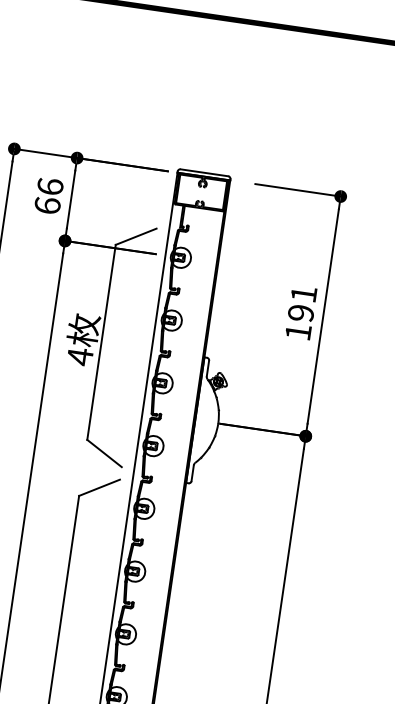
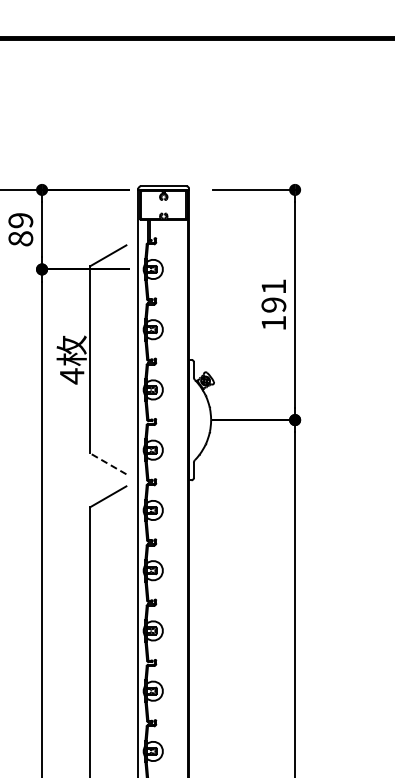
text: (48, 196) -> (20, 229), 66 -> 89
line: (104, 453) -> (108, 463), solid -> dashed

